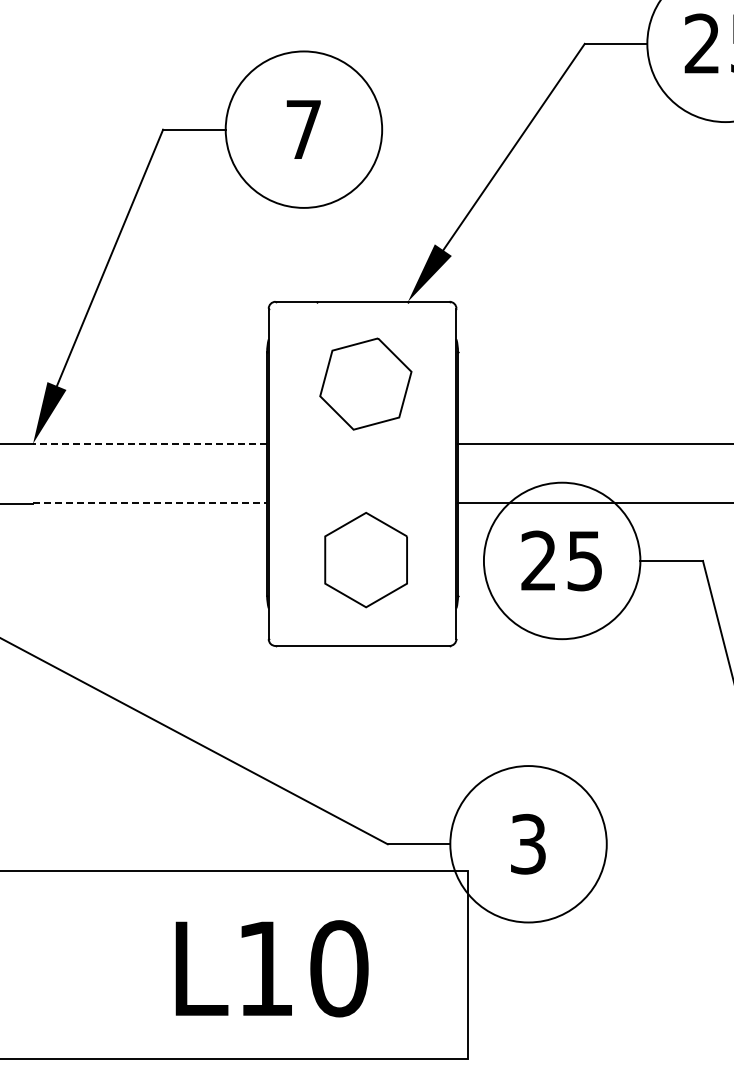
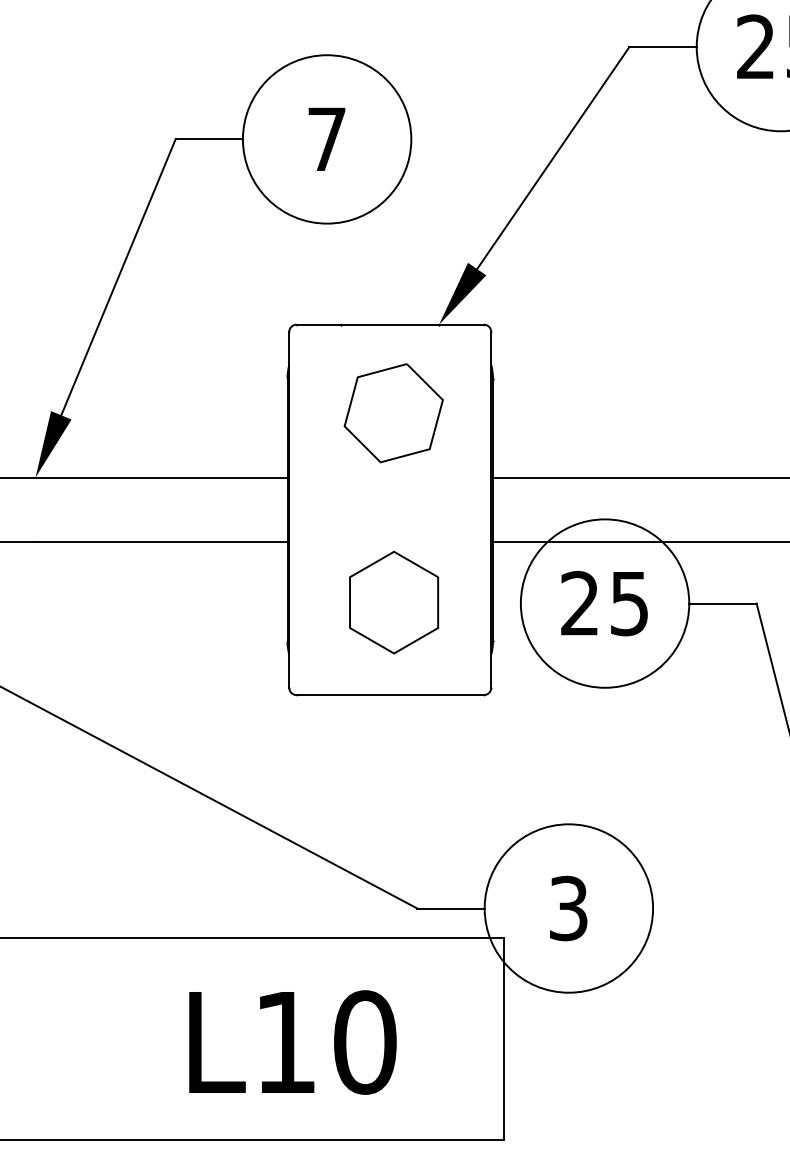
line: (149, 443) -> (160, 477), dashed -> solid
line: (150, 503) -> (161, 541), dashed -> solid

